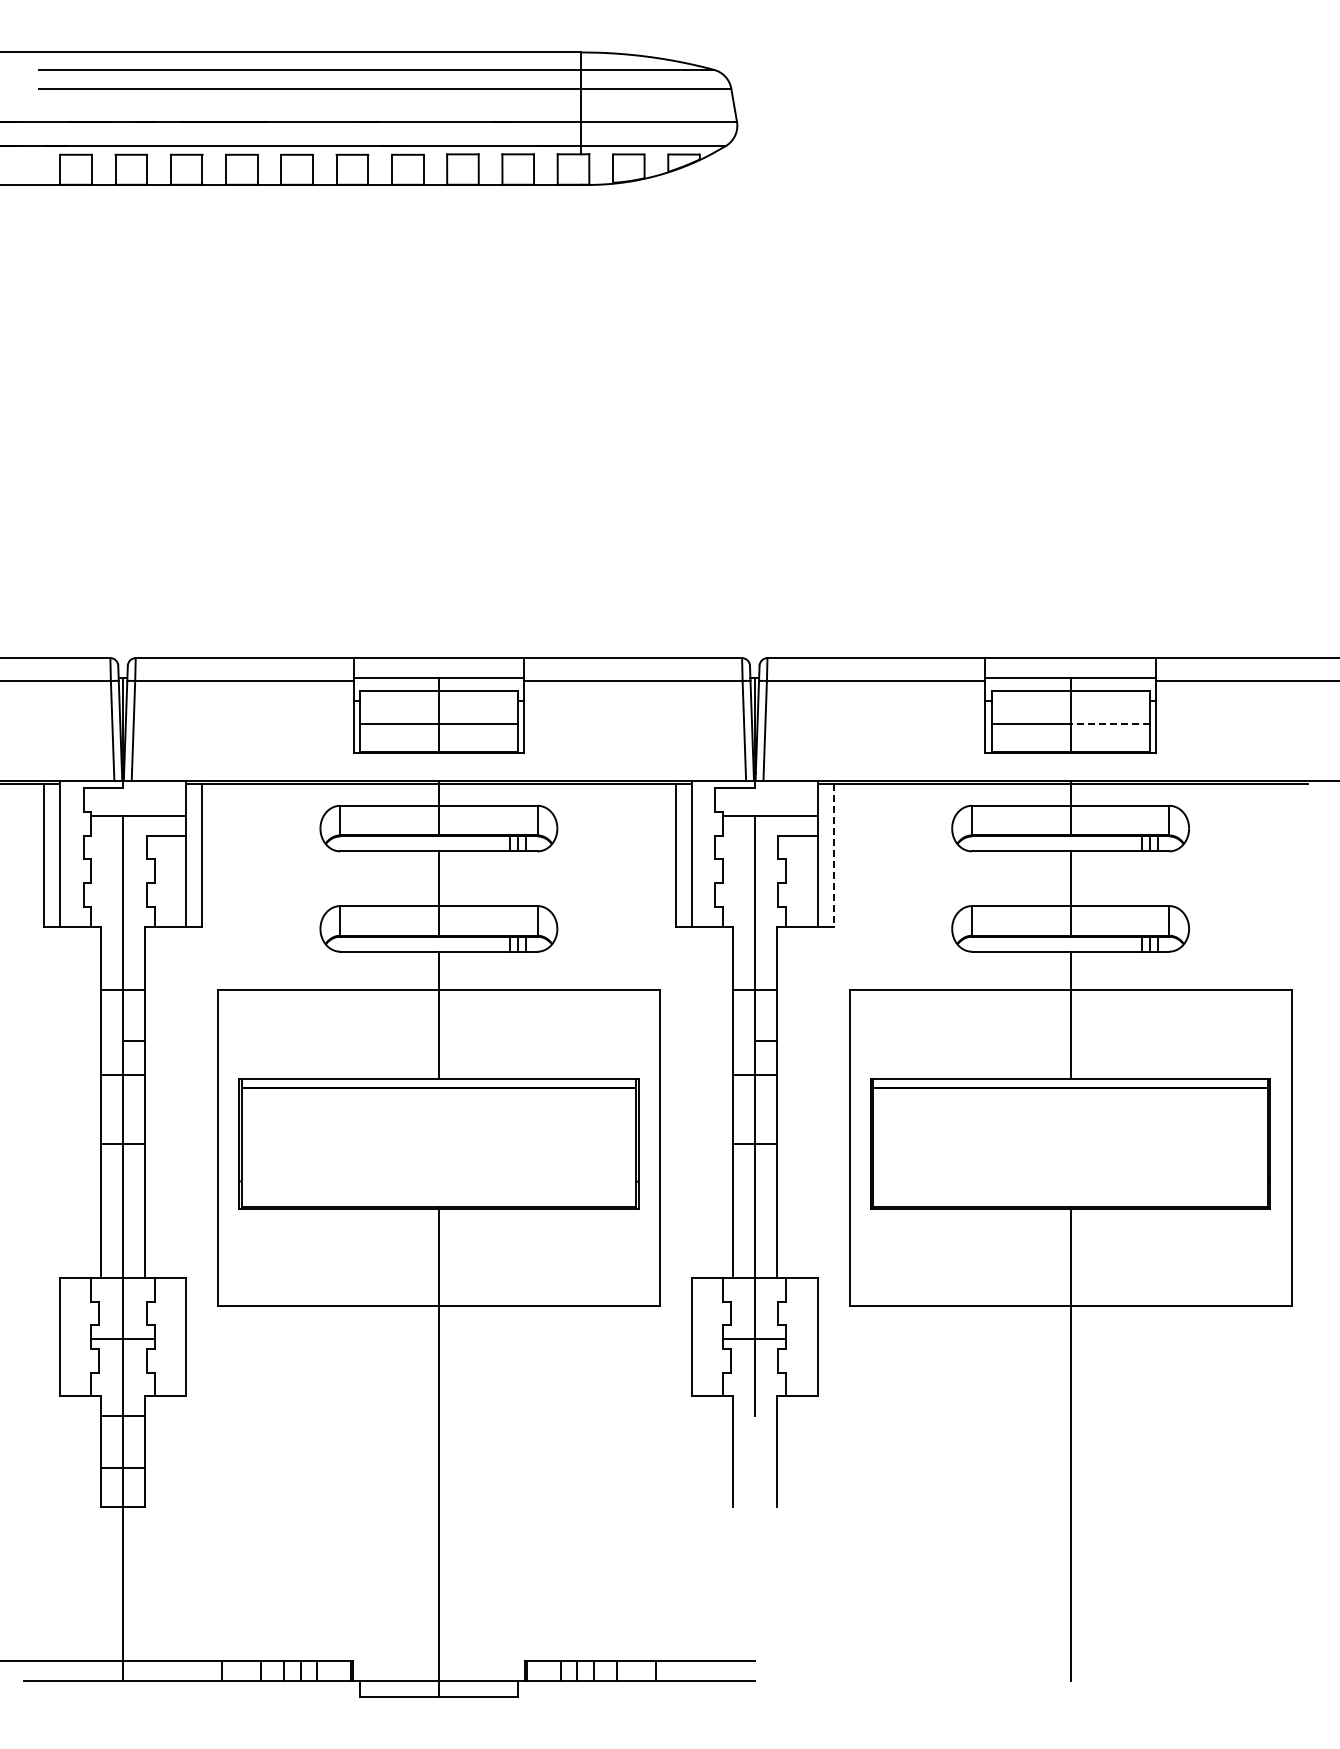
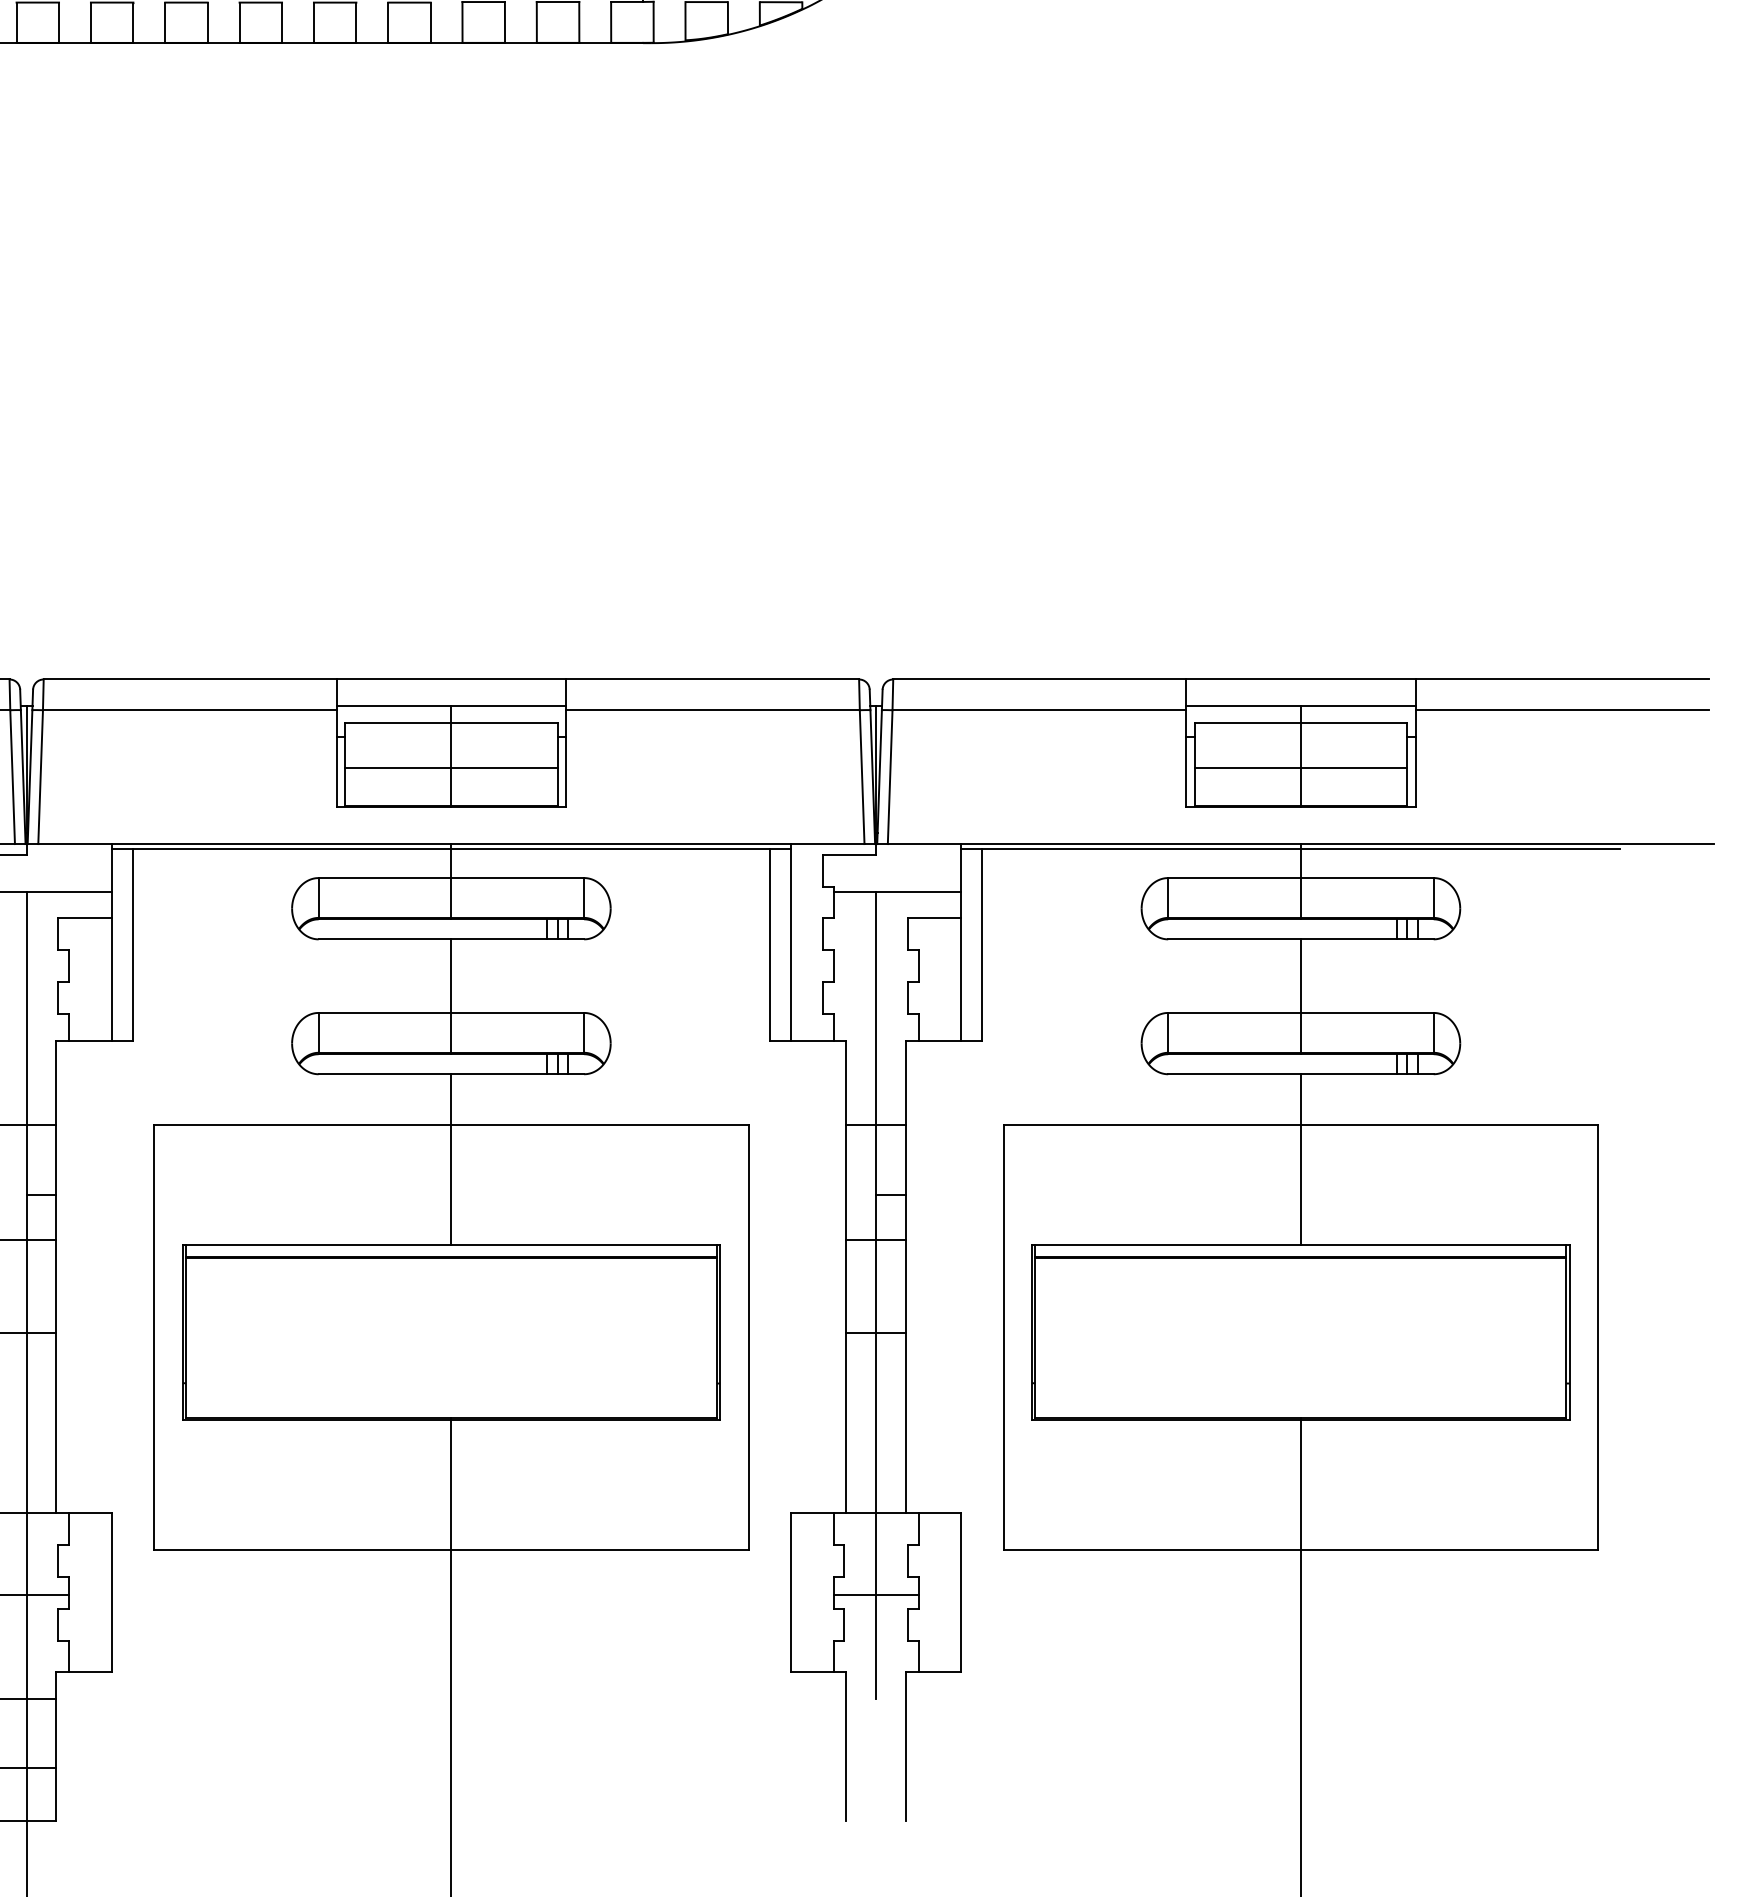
line: (1109, 724) -> (1353, 768), dashed -> solid
line: (833, 856) -> (982, 946), dashed -> solid

